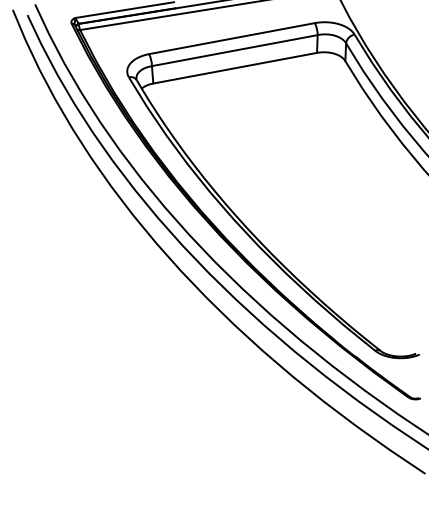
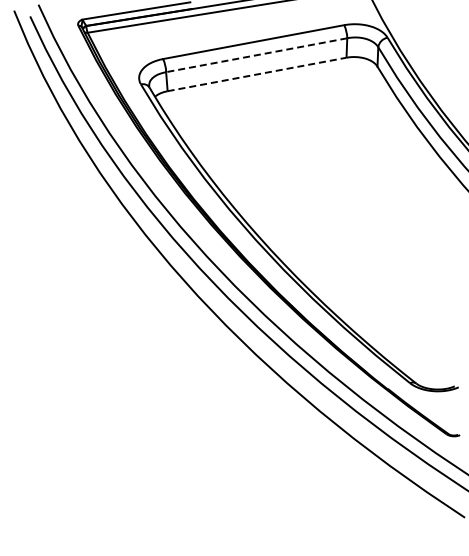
line: (234, 50) -> (256, 55), solid -> dashed
line: (235, 68) -> (257, 74), solid -> dashed

